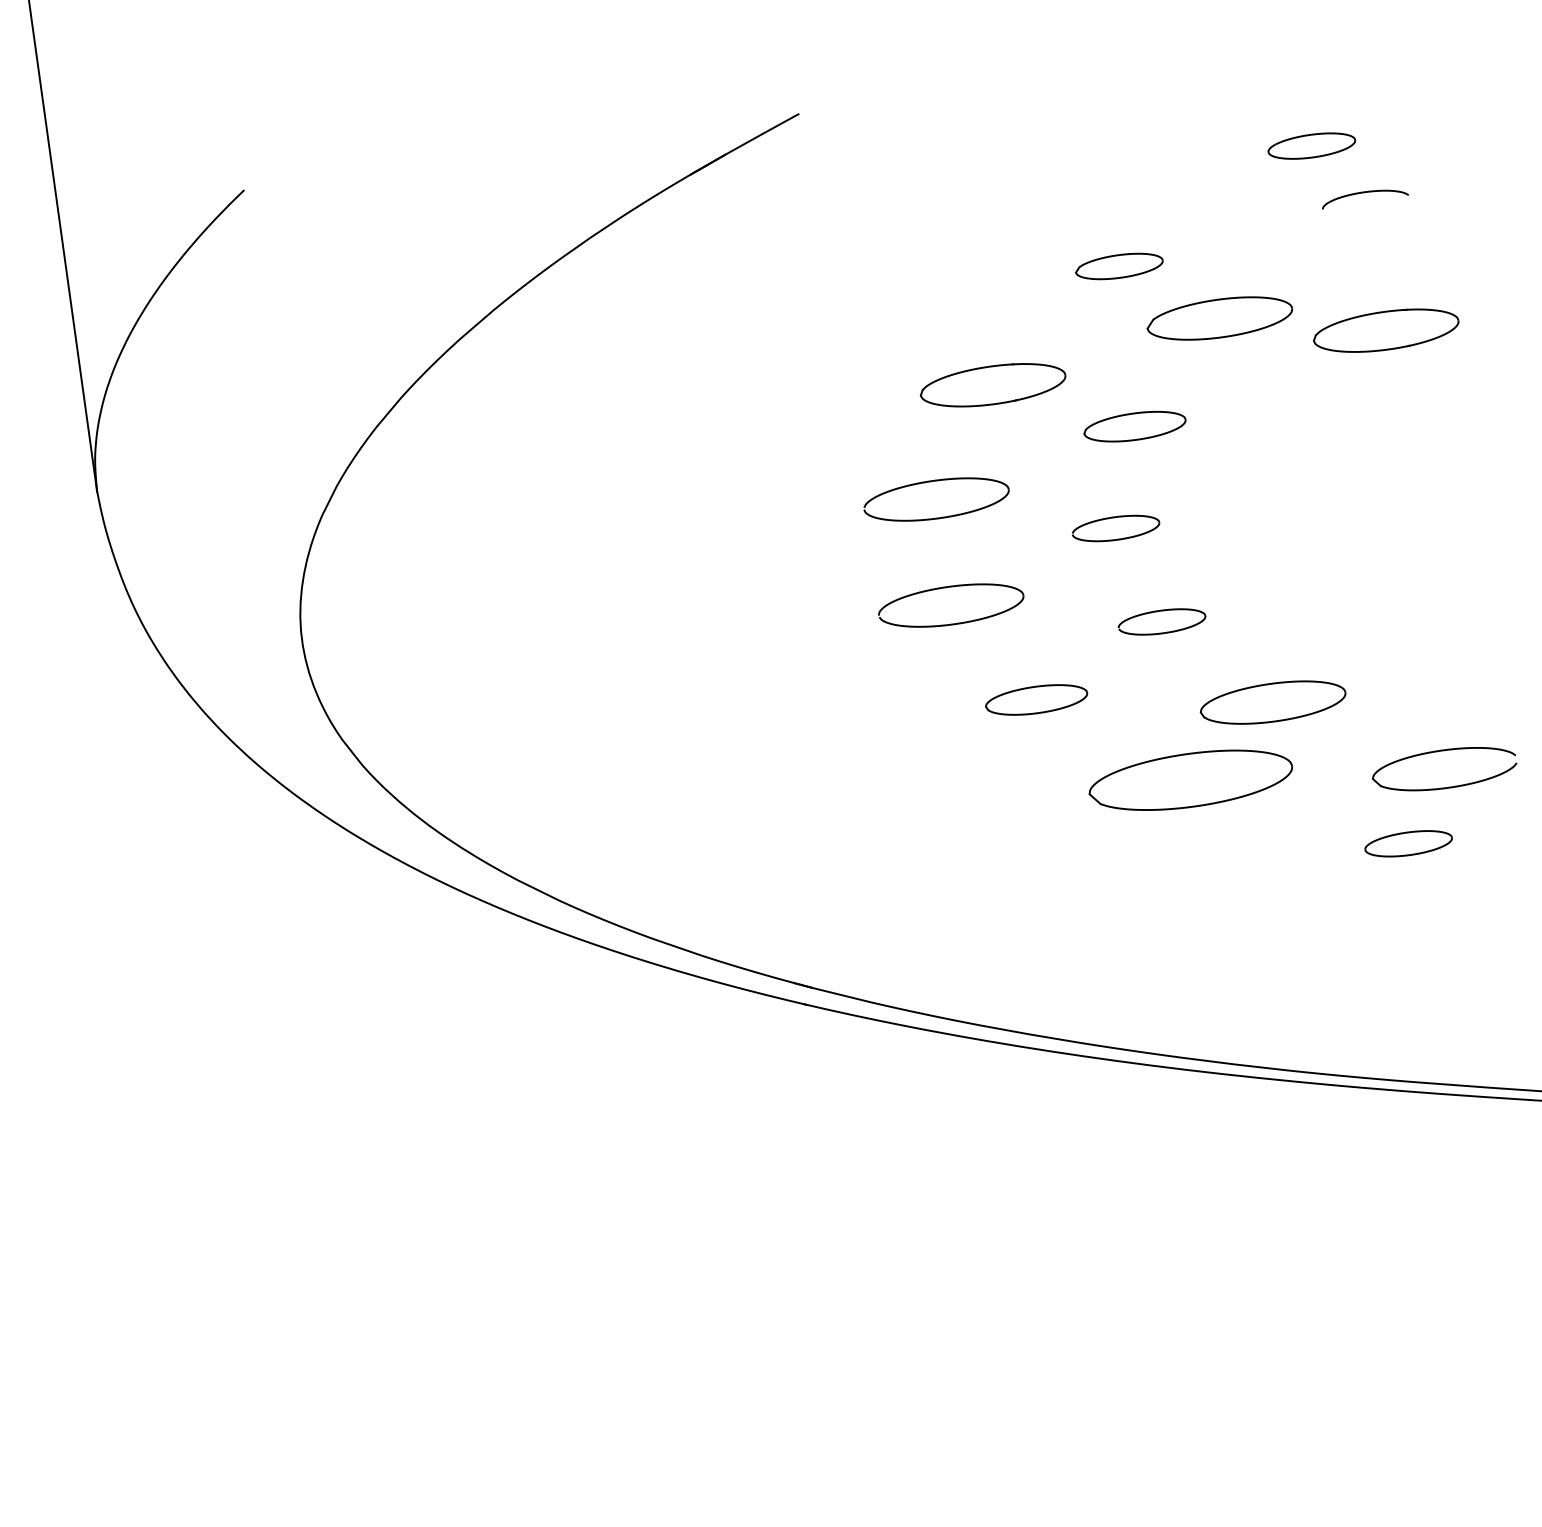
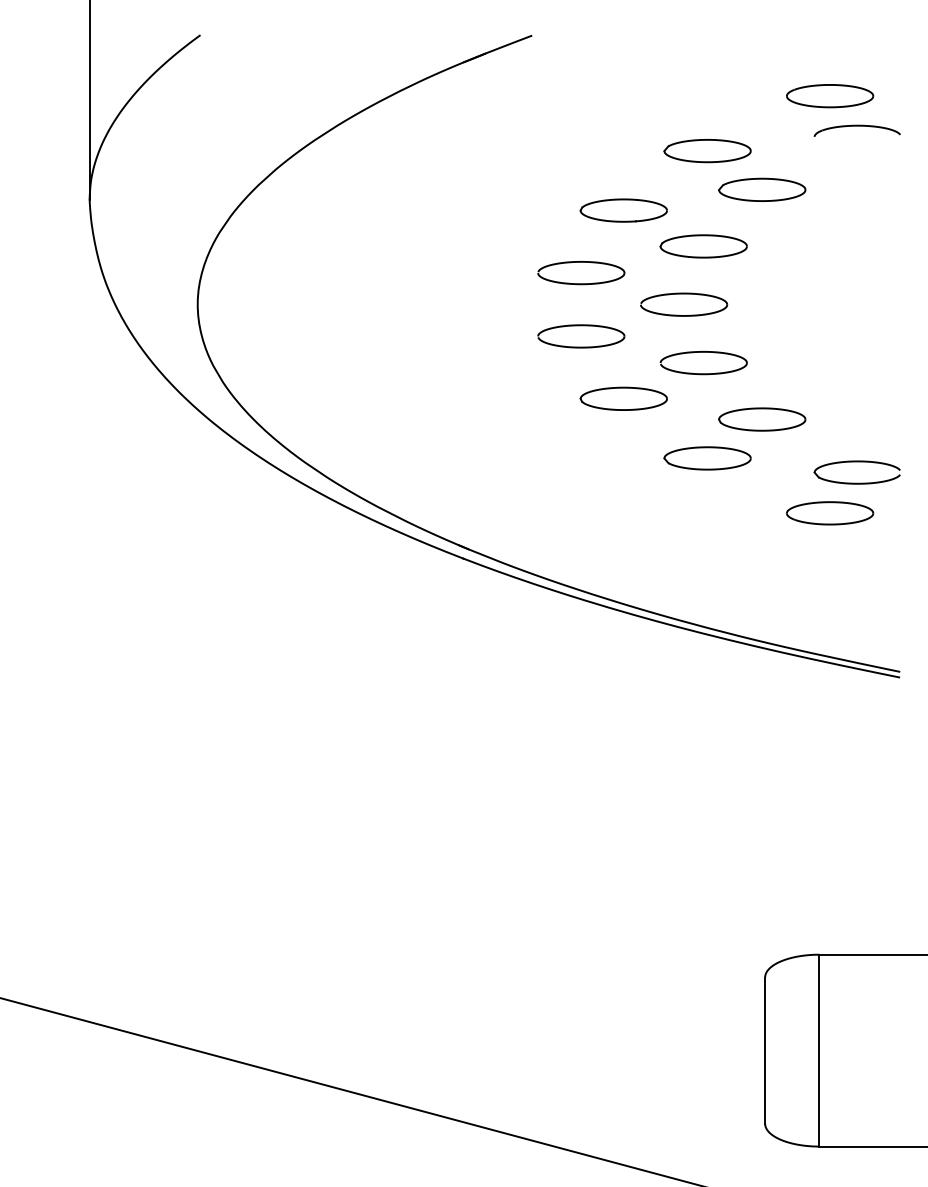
part: (1312, 146) -> (830, 96), size x1.67
part: (1363, 197) -> (856, 130), size x1.67
part: (1119, 266) -> (707, 151), size x1.67
part: (1385, 330) -> (858, 210), removed
part: (1134, 426) -> (703, 246), size x1.43
part: (1116, 528) -> (684, 304), size x1.67
part: (1161, 622) -> (703, 363), size x1.67
part: (1036, 699) -> (623, 398), size x1.43
part: (1190, 780) -> (707, 458), size x0.71
part: (1409, 843) -> (830, 513), size x1.67

